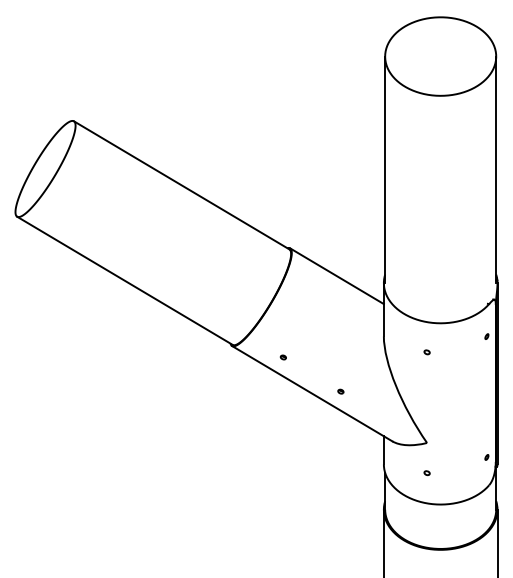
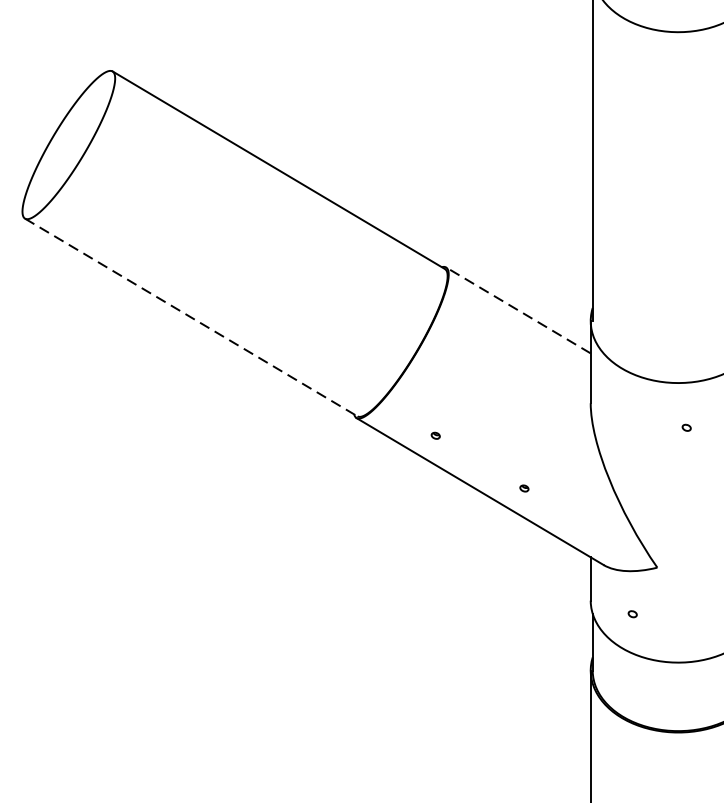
line: (336, 276) -> (517, 310), solid -> dashed
line: (125, 281) -> (192, 318), solid -> dashed
part: (426, 352) -> (685, 428), moved
part: (426, 473) -> (631, 614), moved

